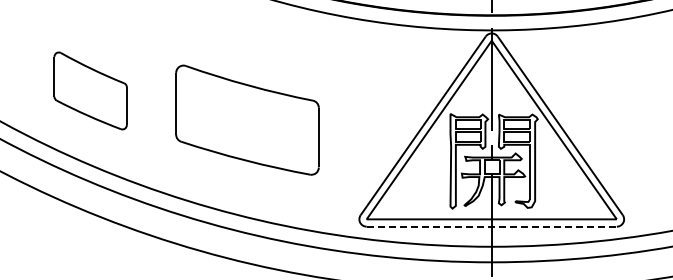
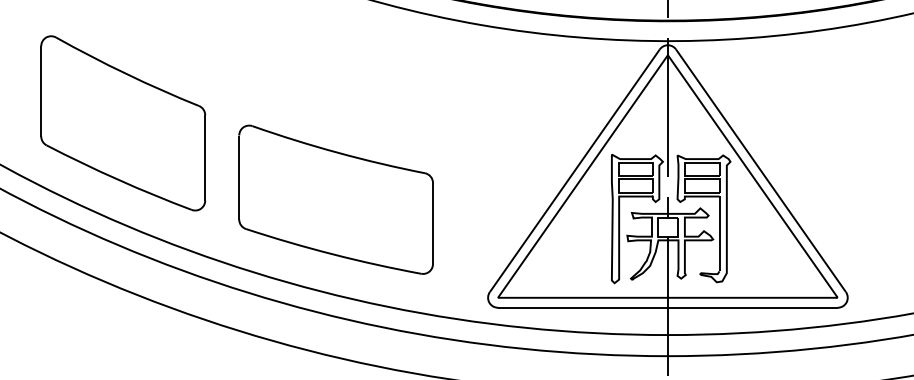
part: (90, 90) -> (122, 122), size x1.67
part: (247, 119) -> (336, 198), moved
line: (492, 226) -> (668, 307), dashed -> solid

